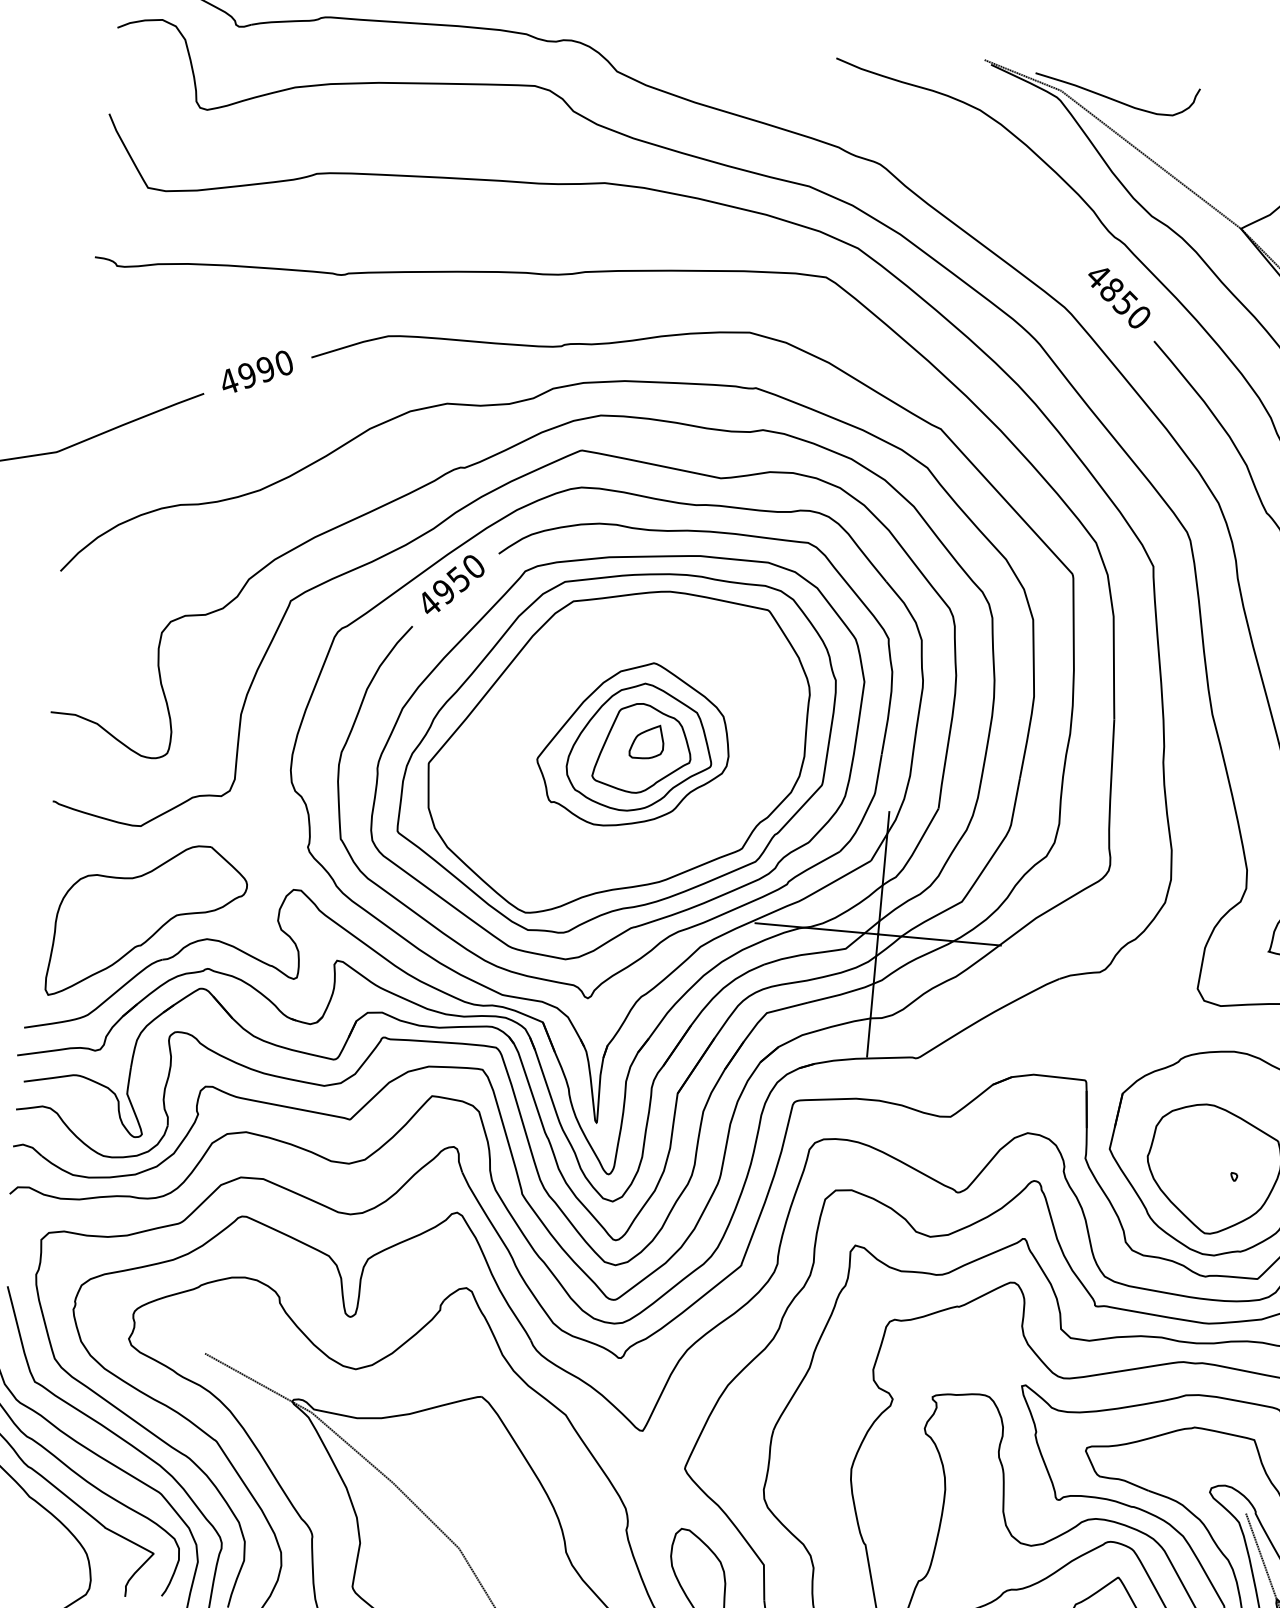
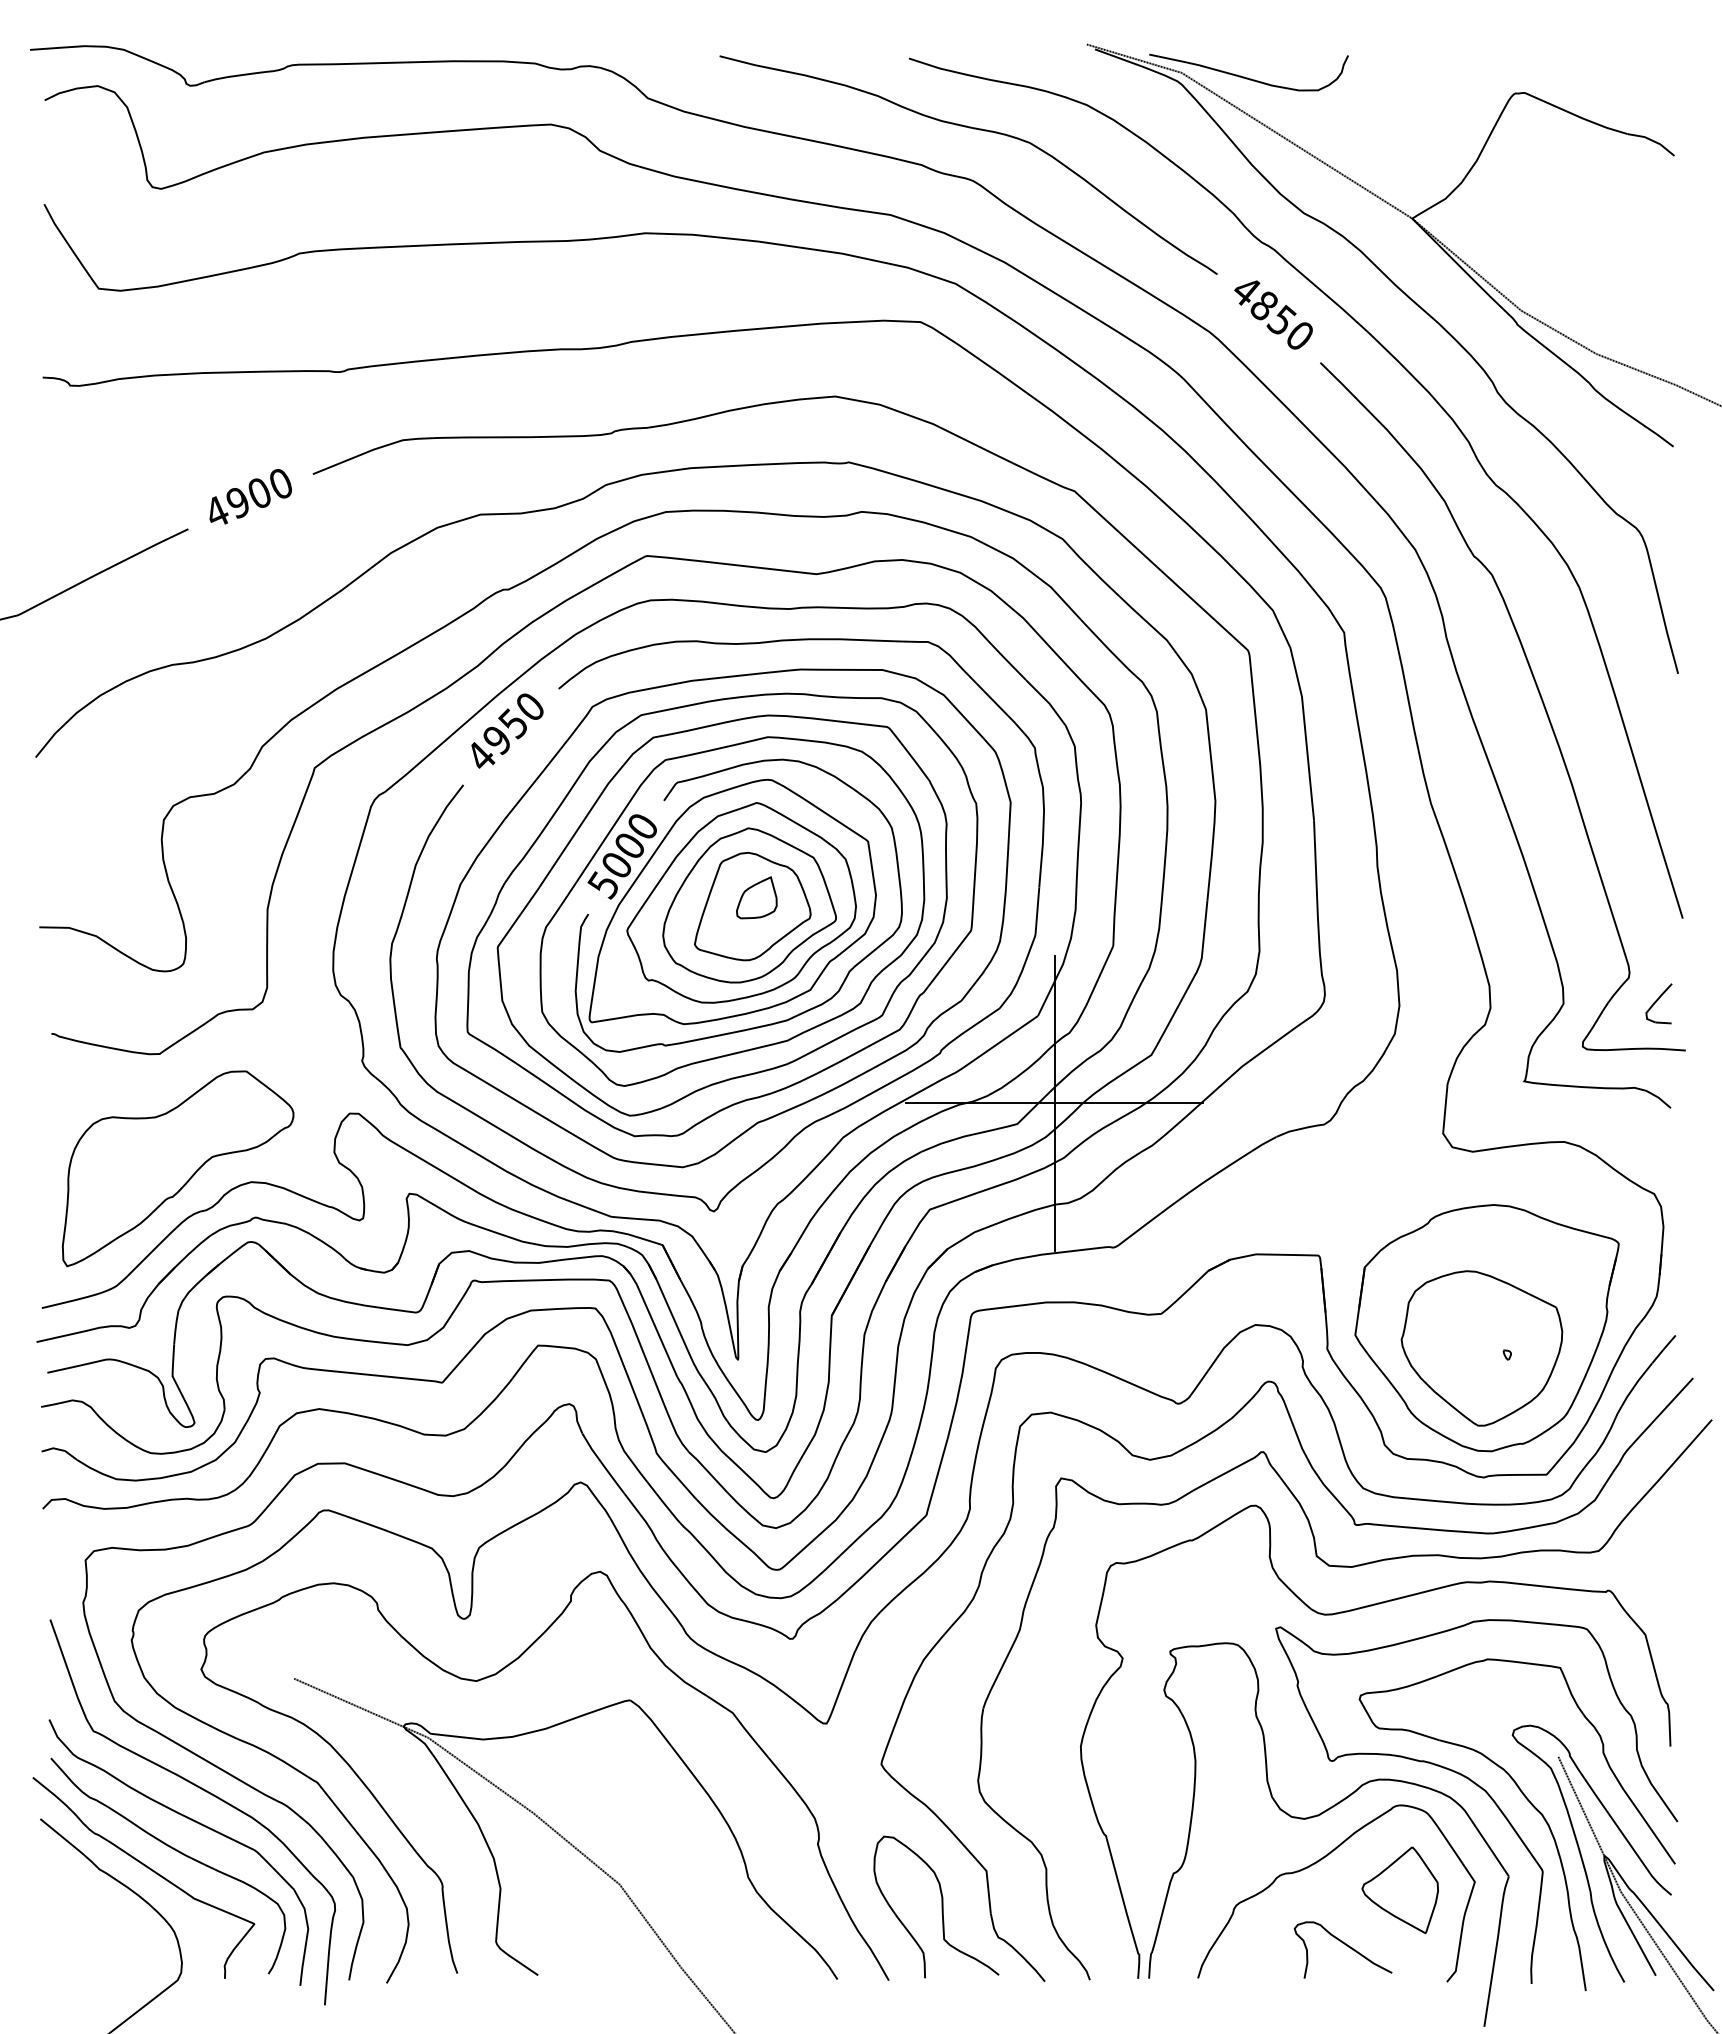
part: (884, 121) -> (973, 129), added
text: (265, 369) -> (259, 493), 4990 -> 4900
part: (625, 751) -> (732, 911), added

